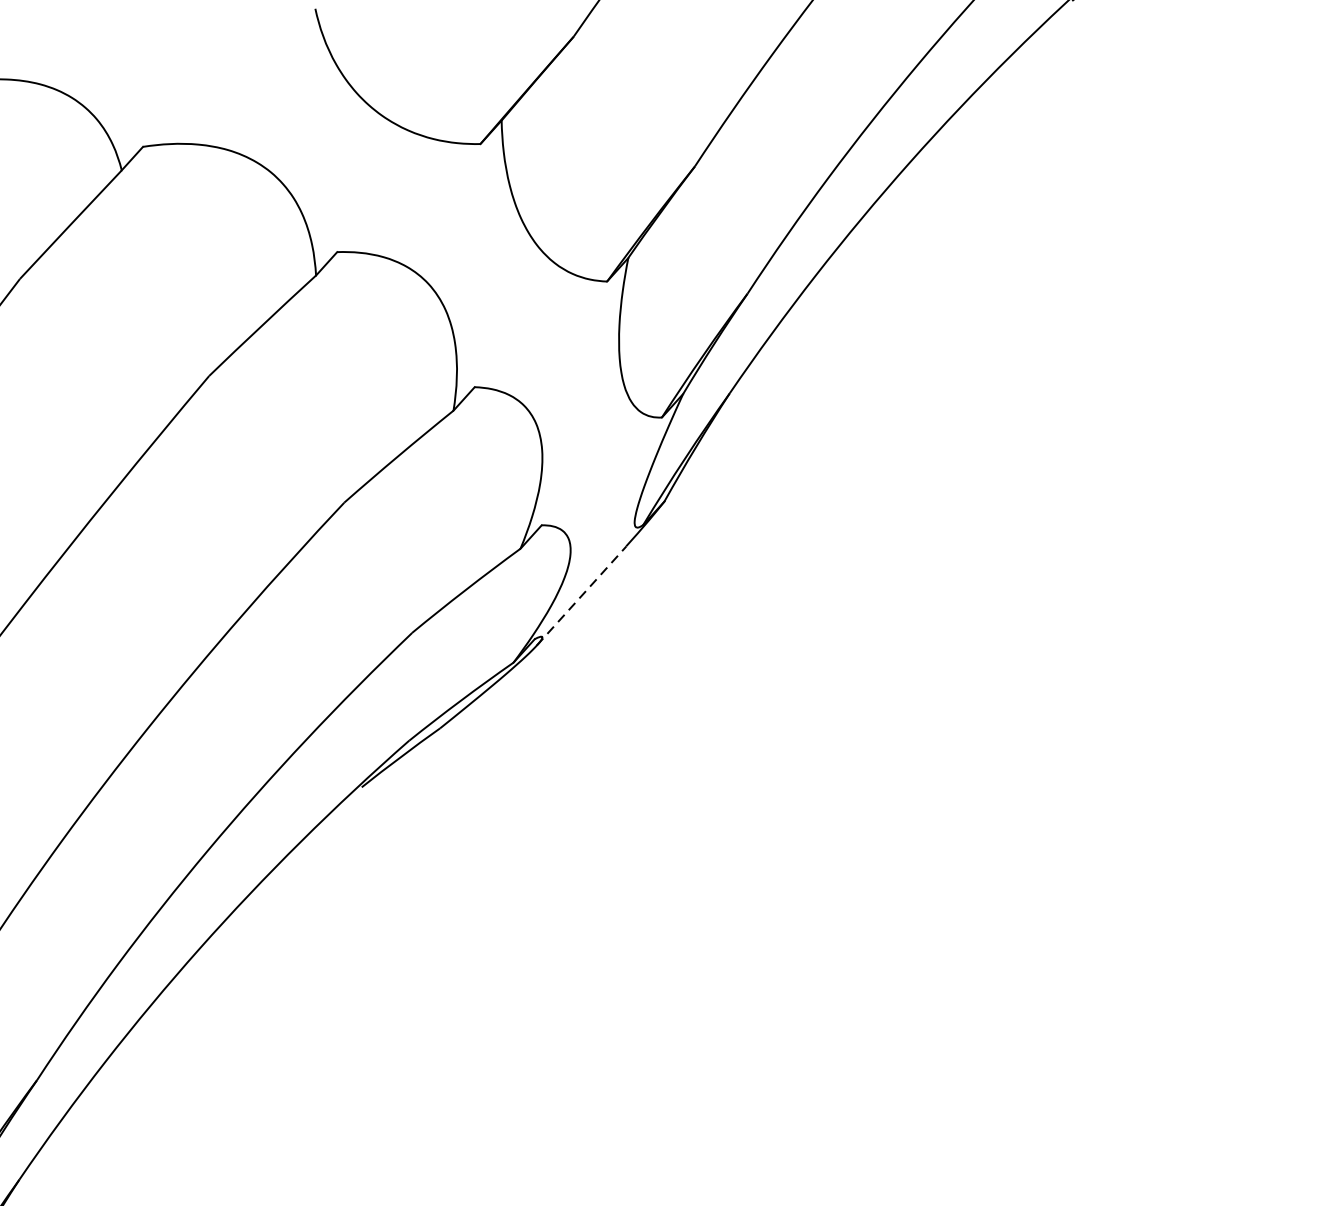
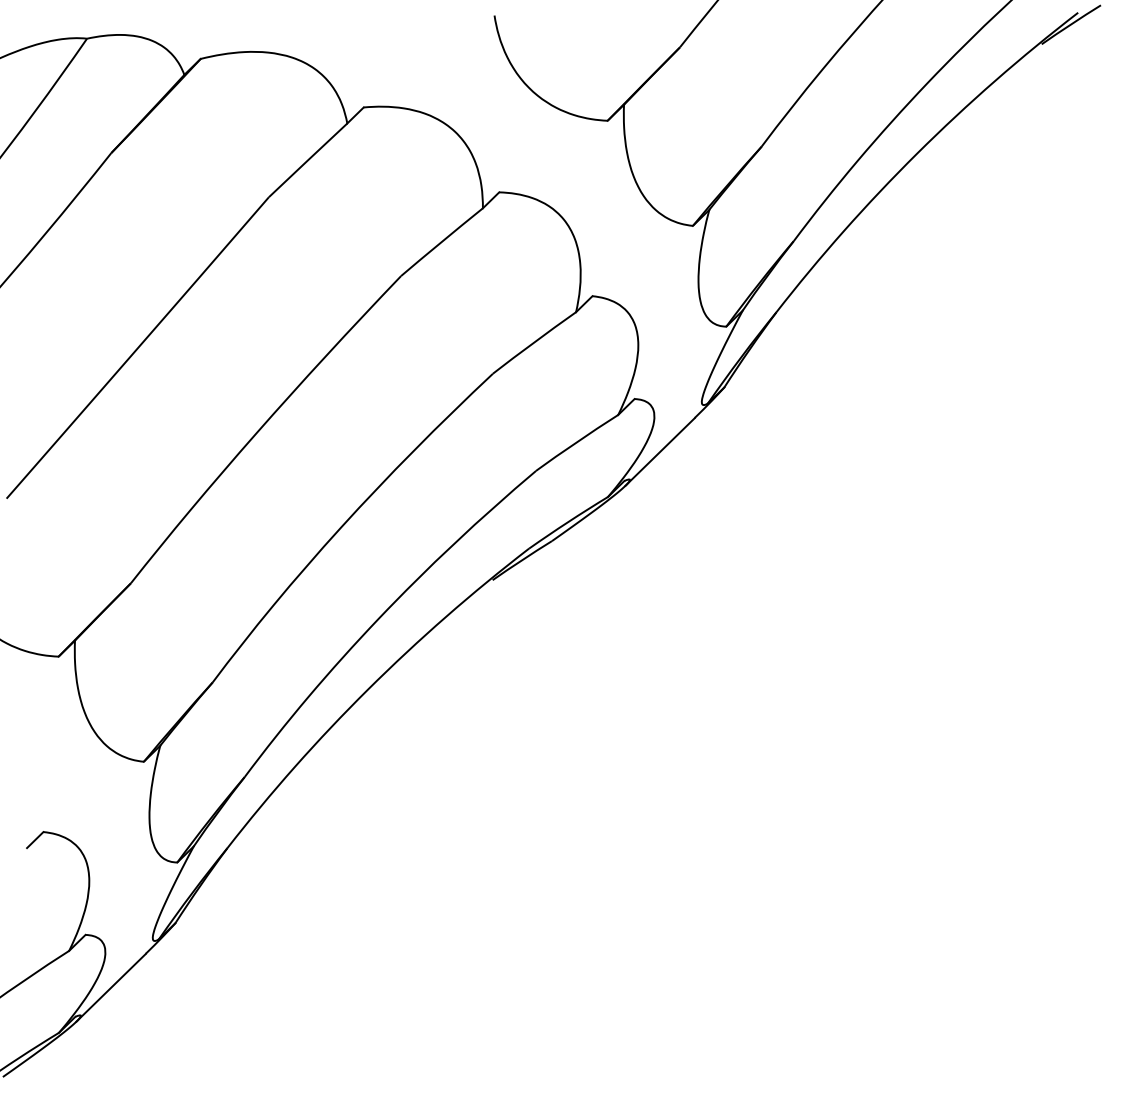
line: (581, 595) -> (660, 451), dashed -> solid

